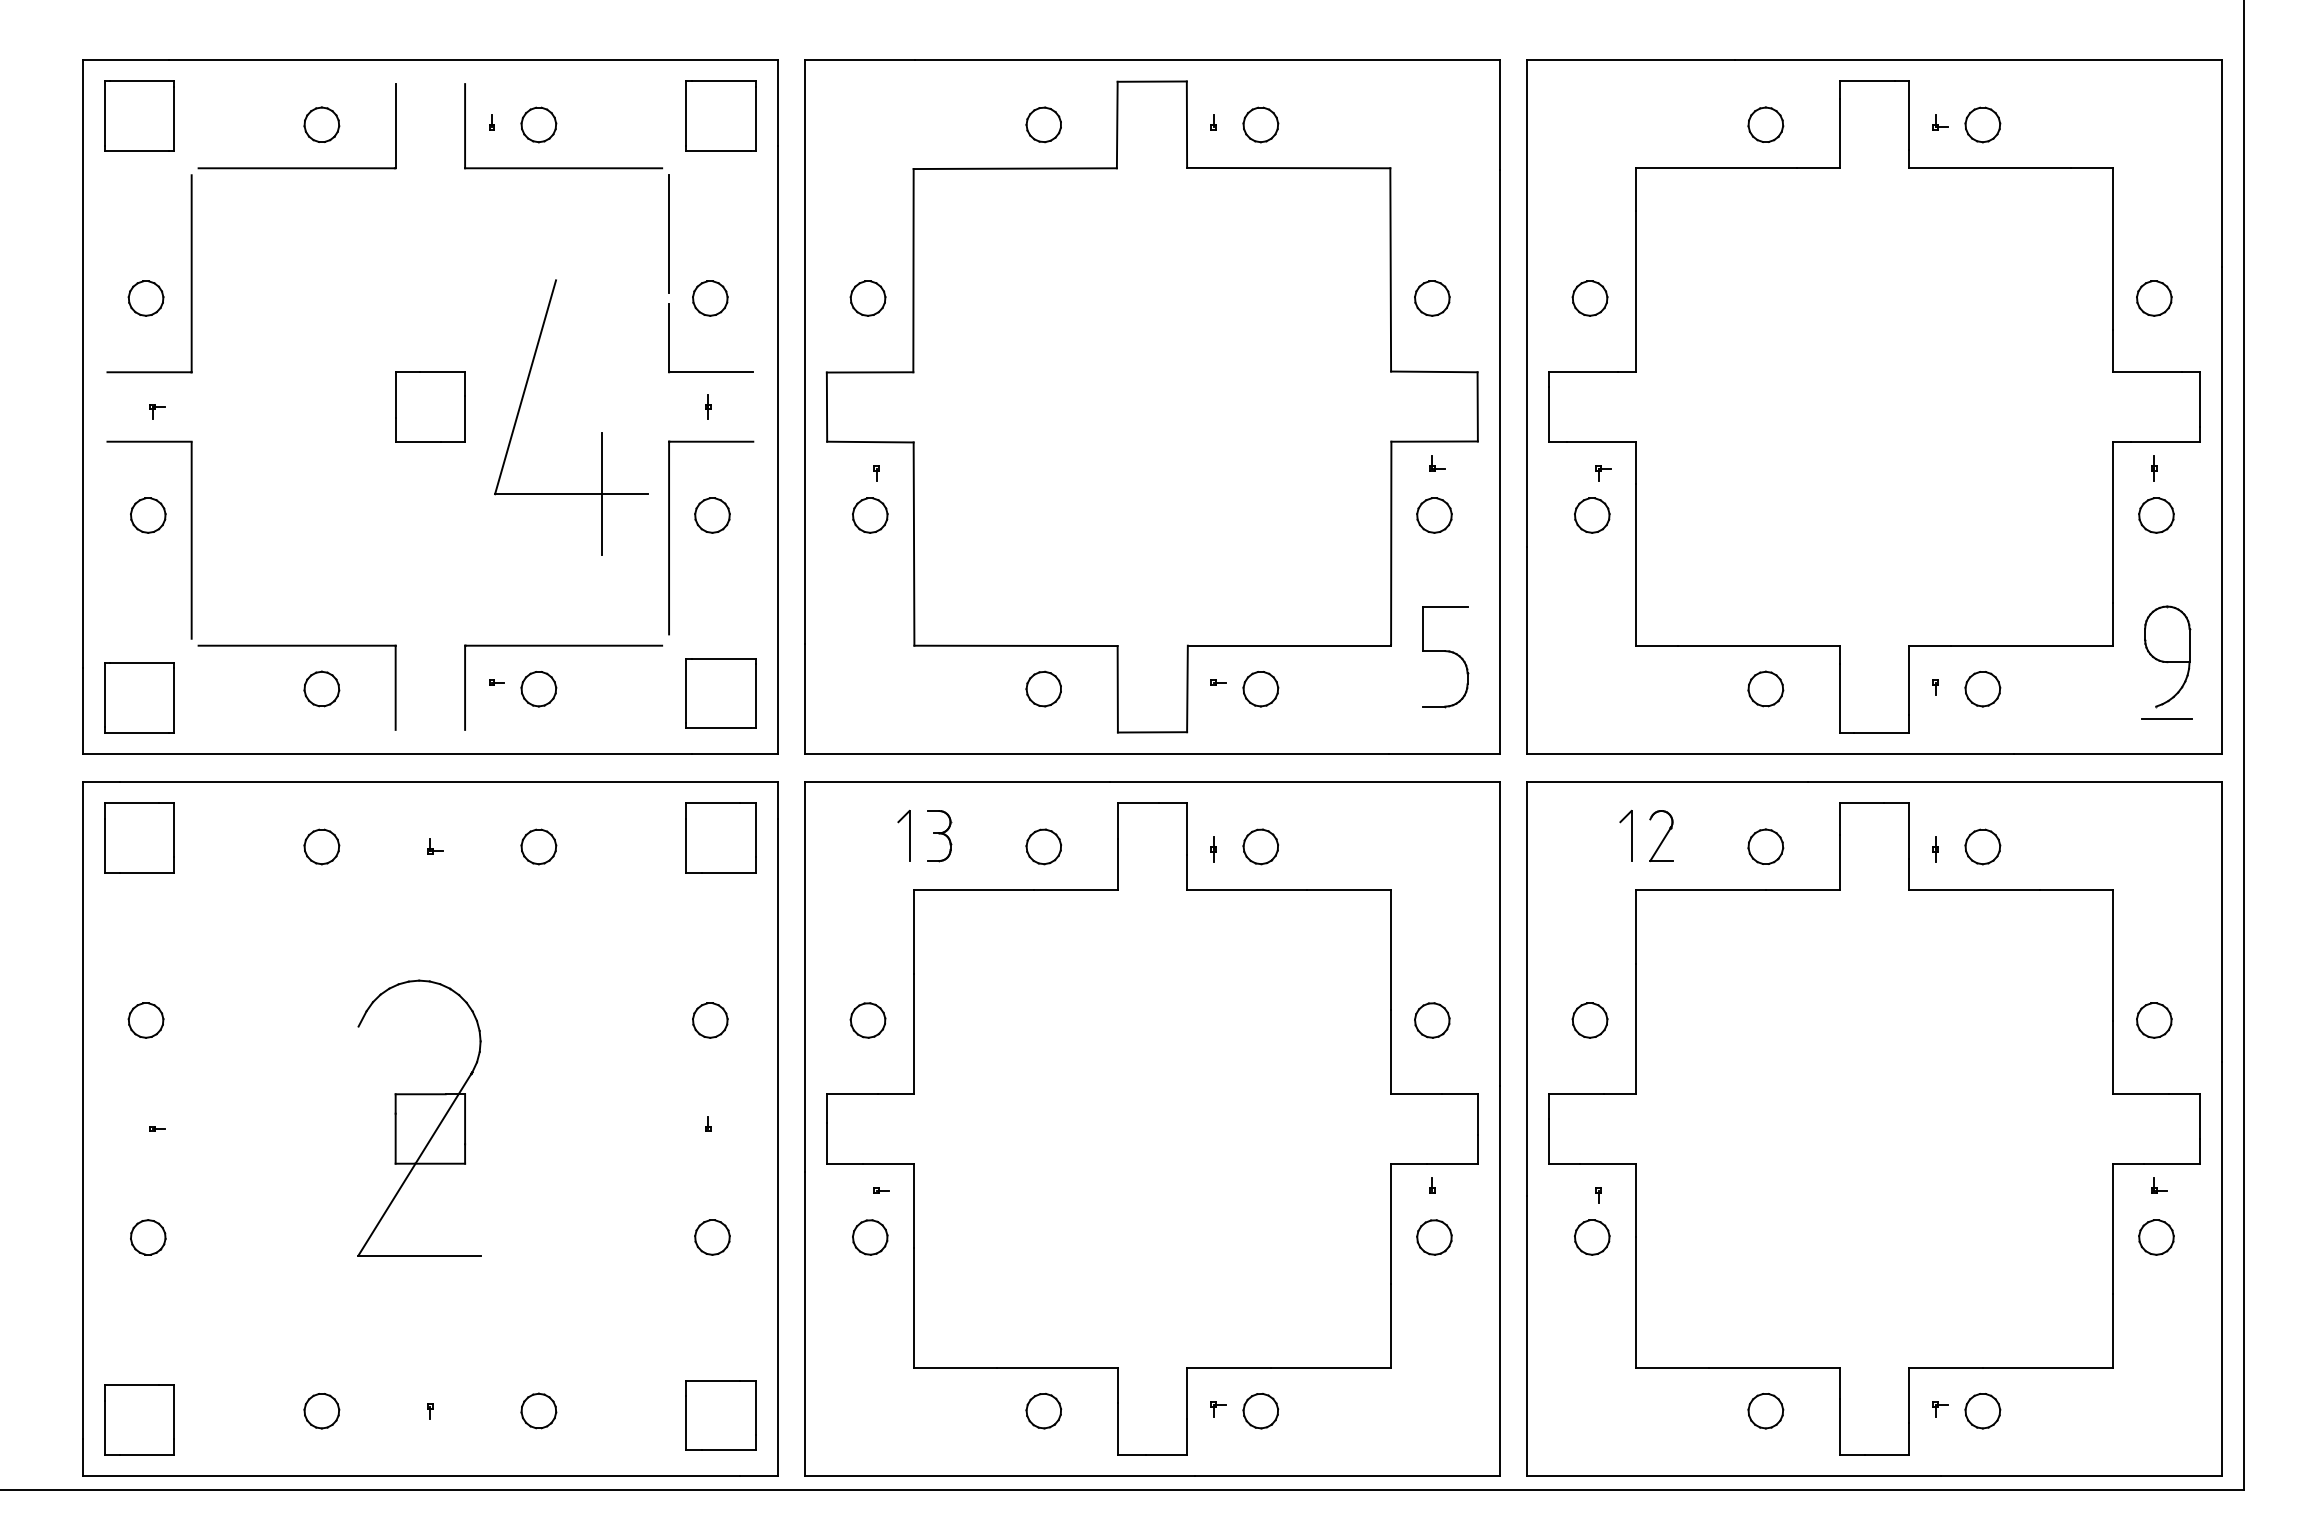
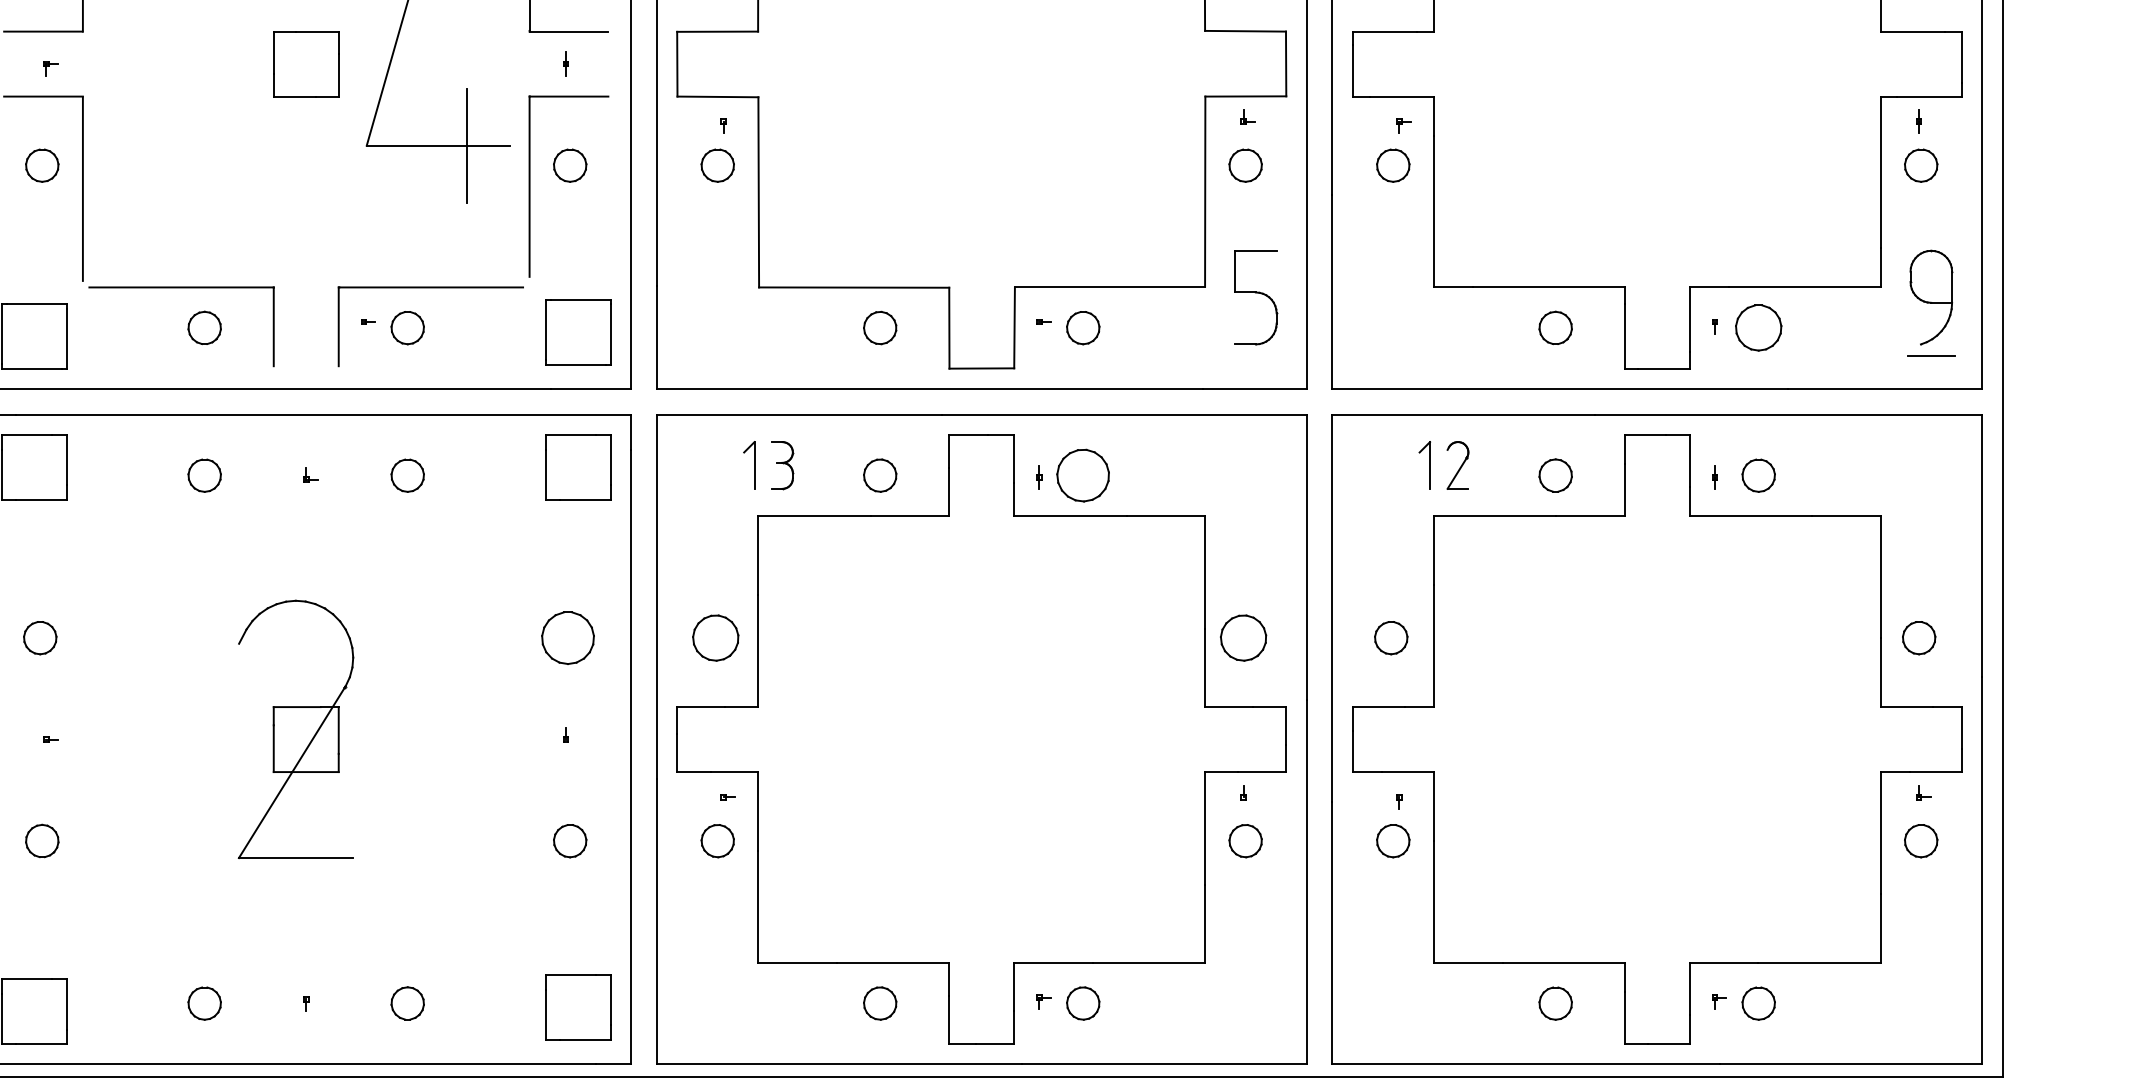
part: (1982, 689) -> (1758, 328), size x1.4
part: (1260, 846) -> (1082, 475), size x1.6
part: (710, 1020) -> (568, 638), size x1.6
part: (867, 1020) -> (715, 638), size x1.4
part: (1432, 1020) -> (1243, 638), size x1.4

